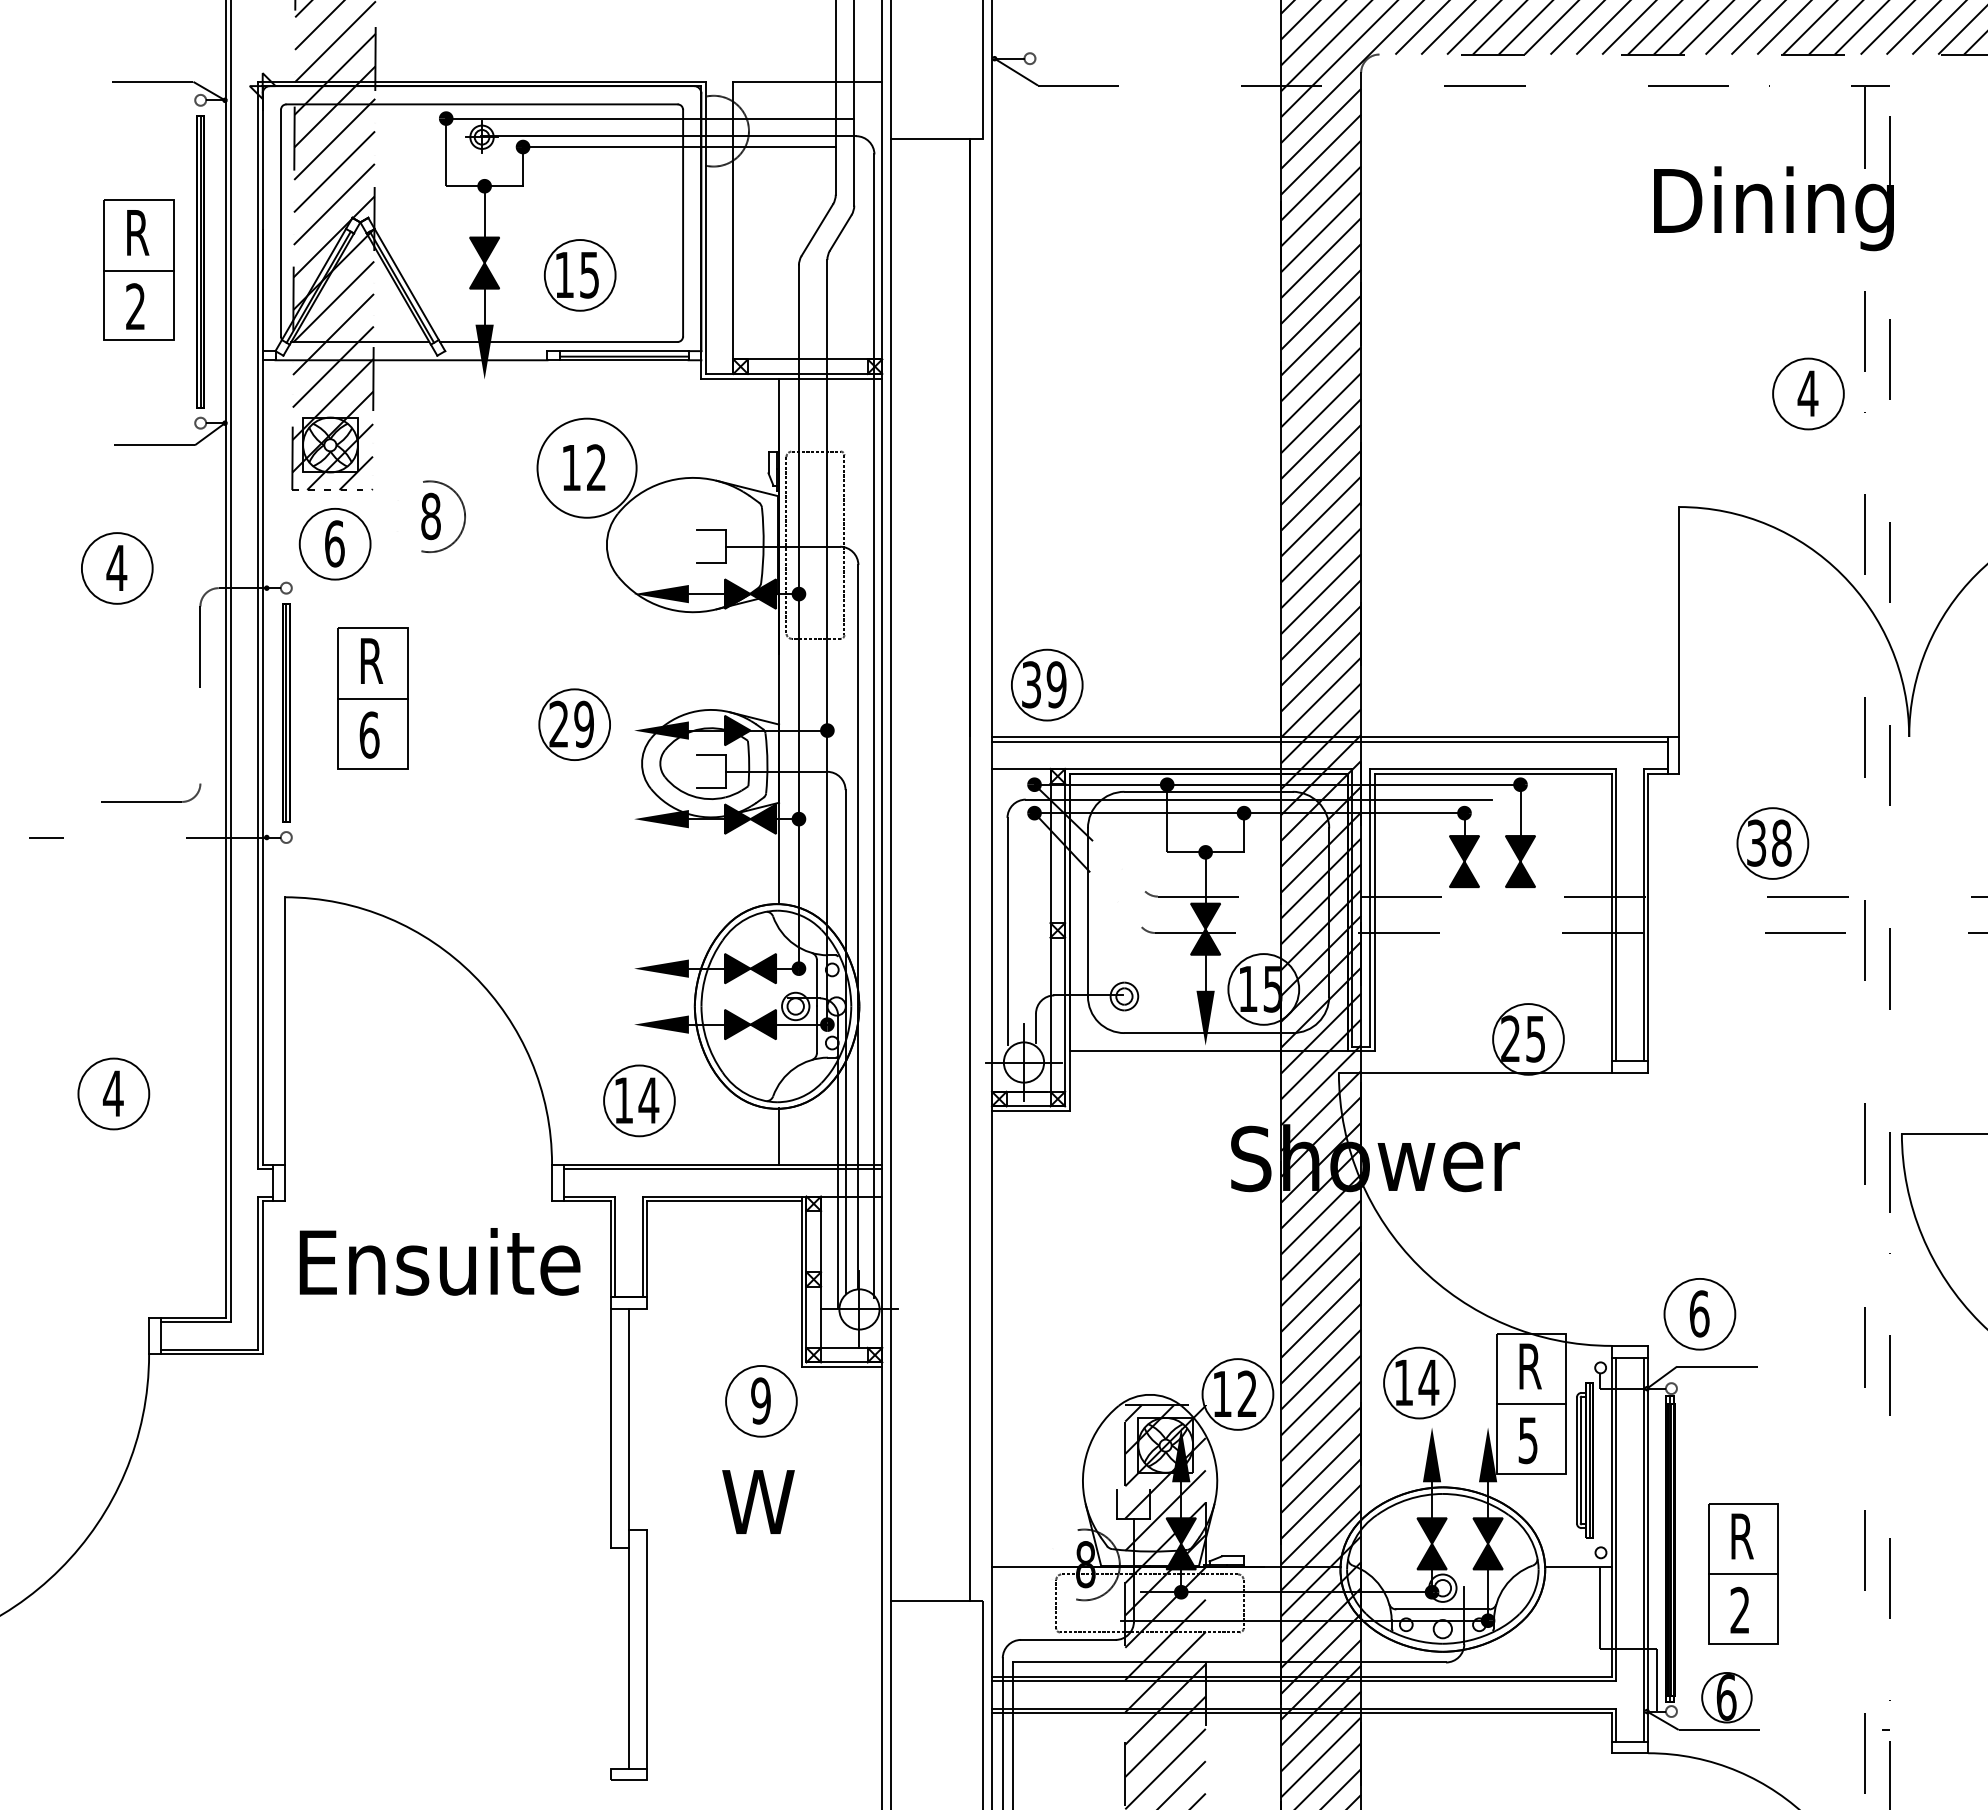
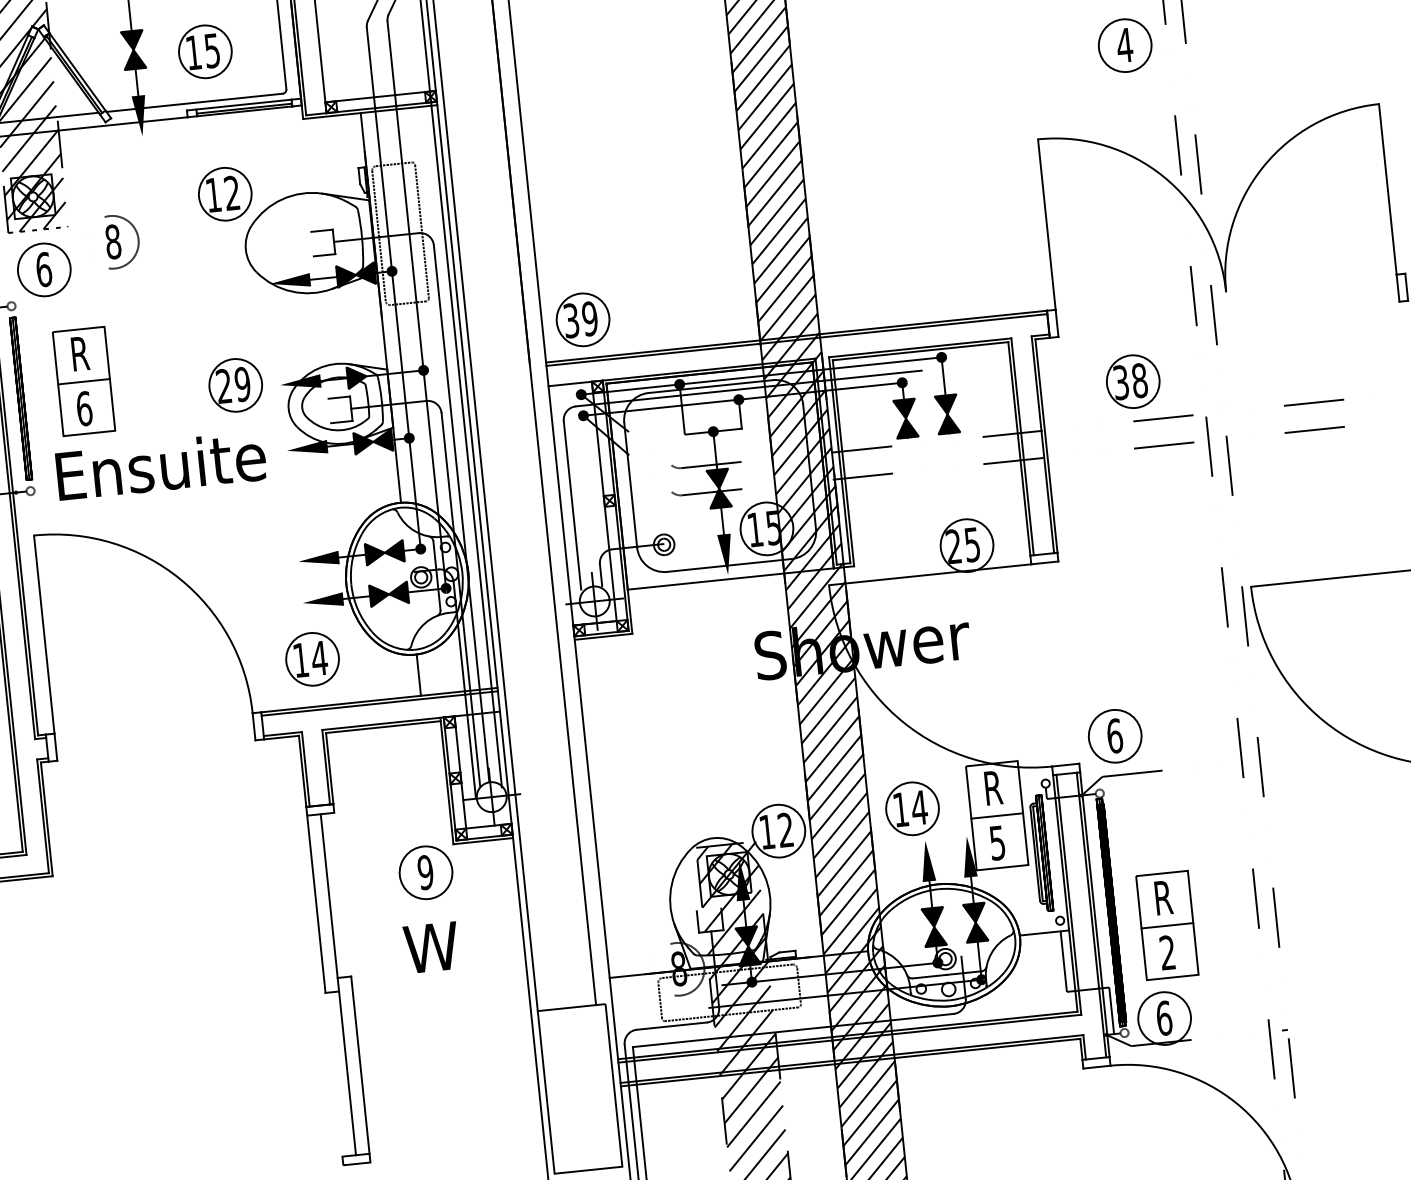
circle: (586, 467) -> (224, 193), size x0.71
text: (439, 1261) -> (160, 465), moved
circle: (1726, 1697) -> (1164, 1018), size x1.43

